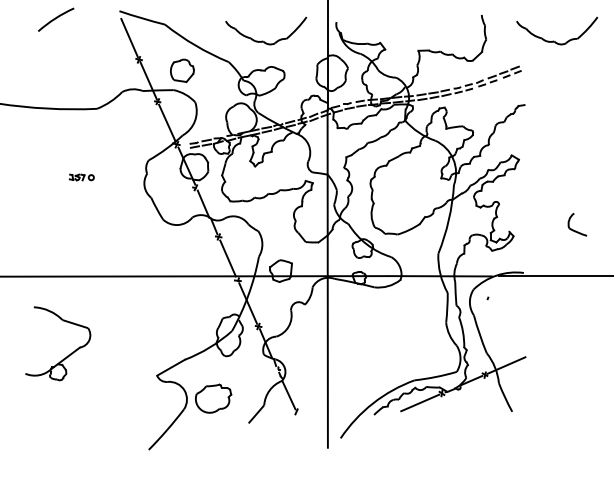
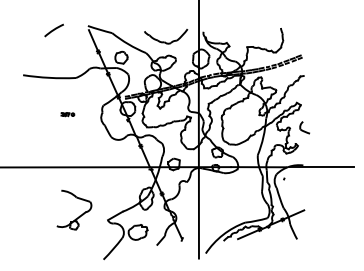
part: (557, 30) -> (321, 36), removed
part: (576, 224) -> (304, 127), moved
part: (67, 353) -> (79, 215), moved

